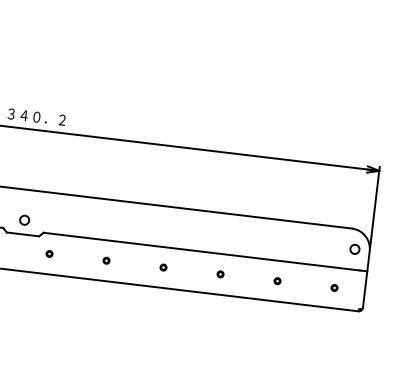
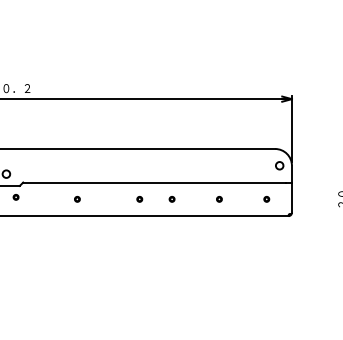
part: (48, 254) -> (15, 197), moved
part: (163, 267) -> (139, 199), moved

